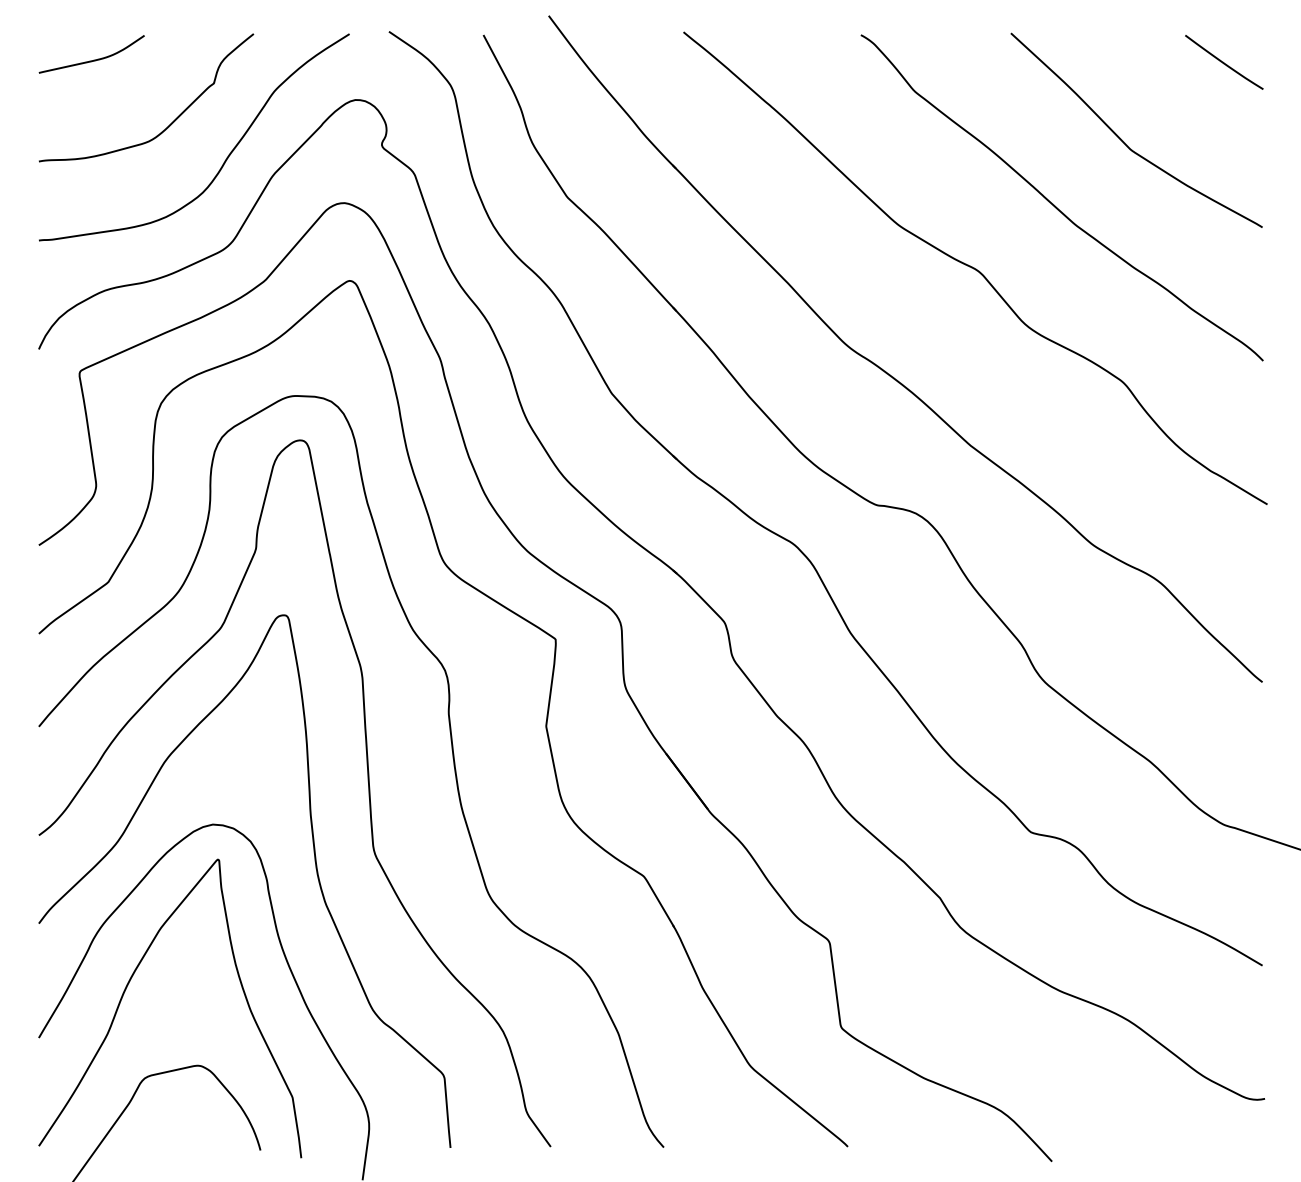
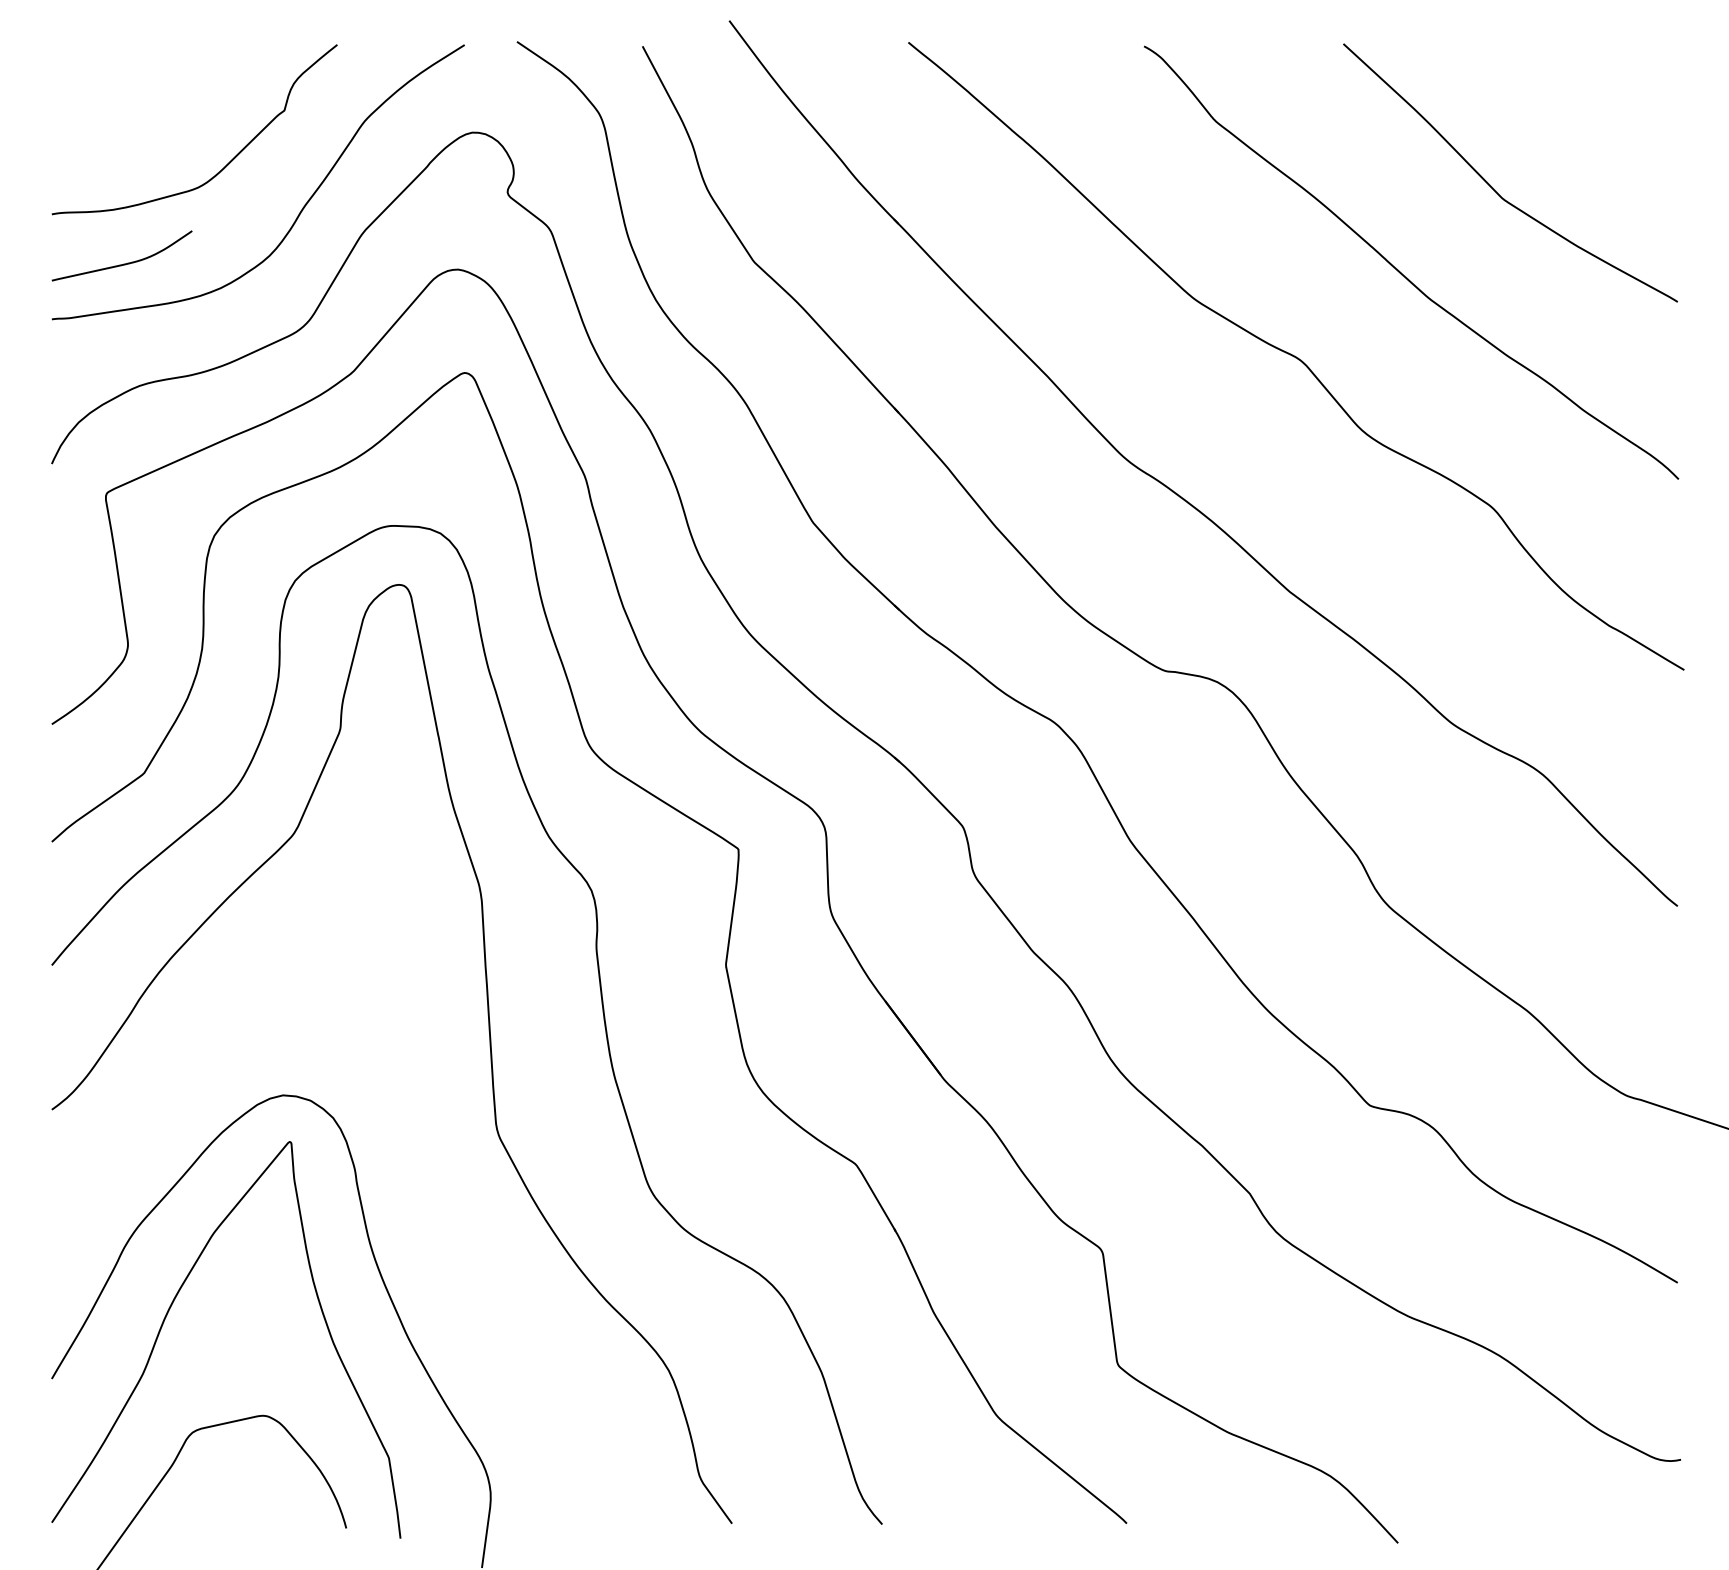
curve: (92, 60) -> (123, 263), moved
curve: (1223, 62) -> (1626, 82), removed
curve: (315, 867) -> (419, 1152), removed

